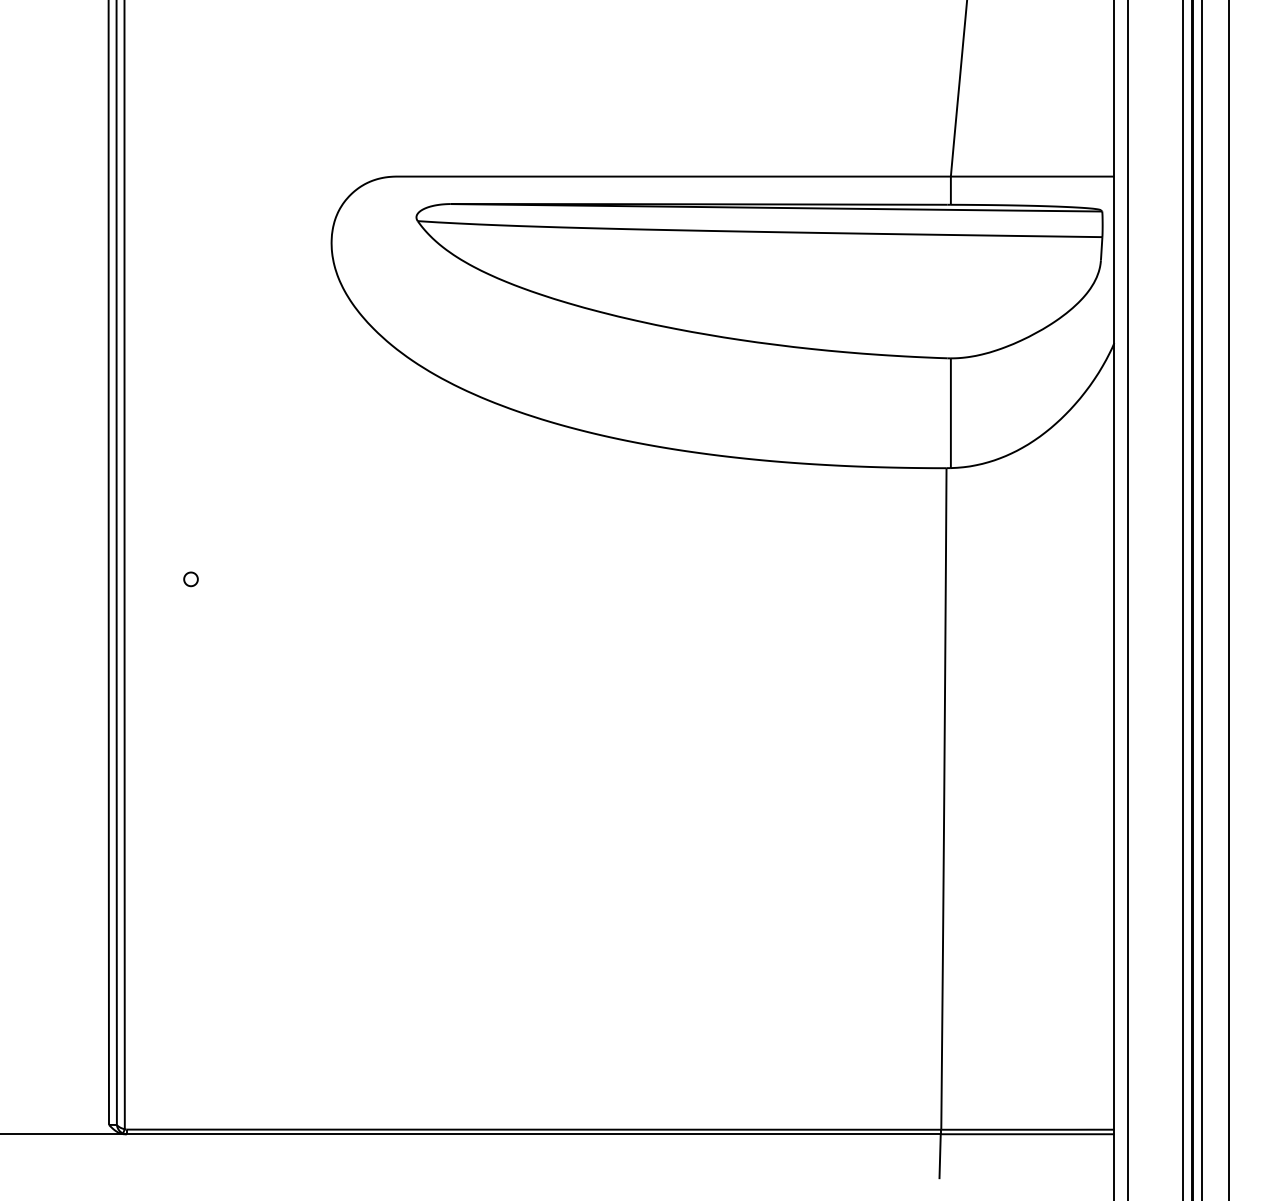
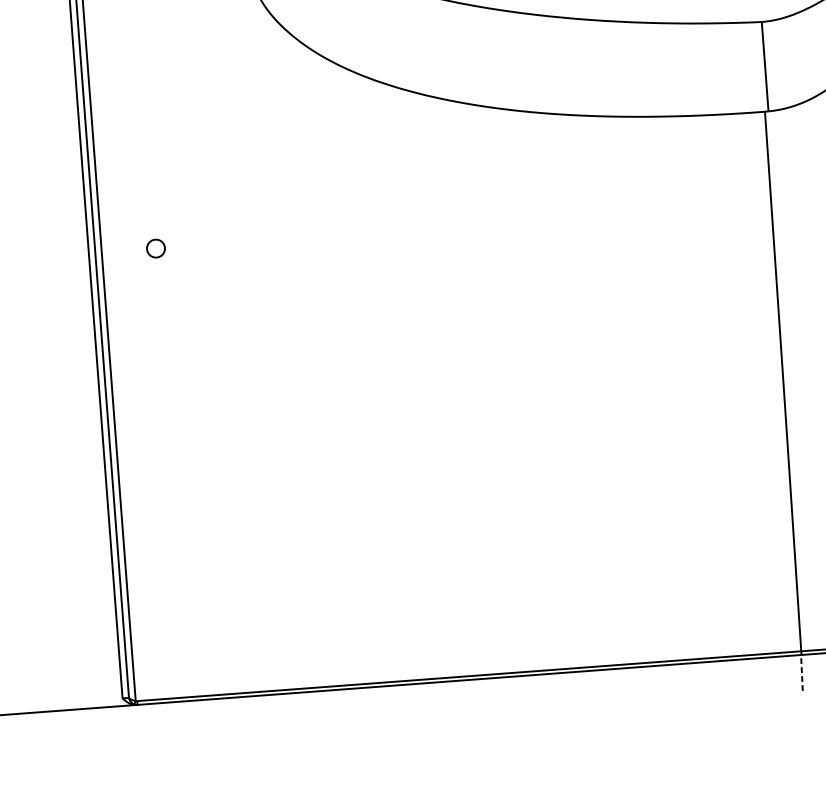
part: (190, 579) -> (155, 248), size x1.6
line: (940, 1156) -> (802, 673), solid -> dashed

